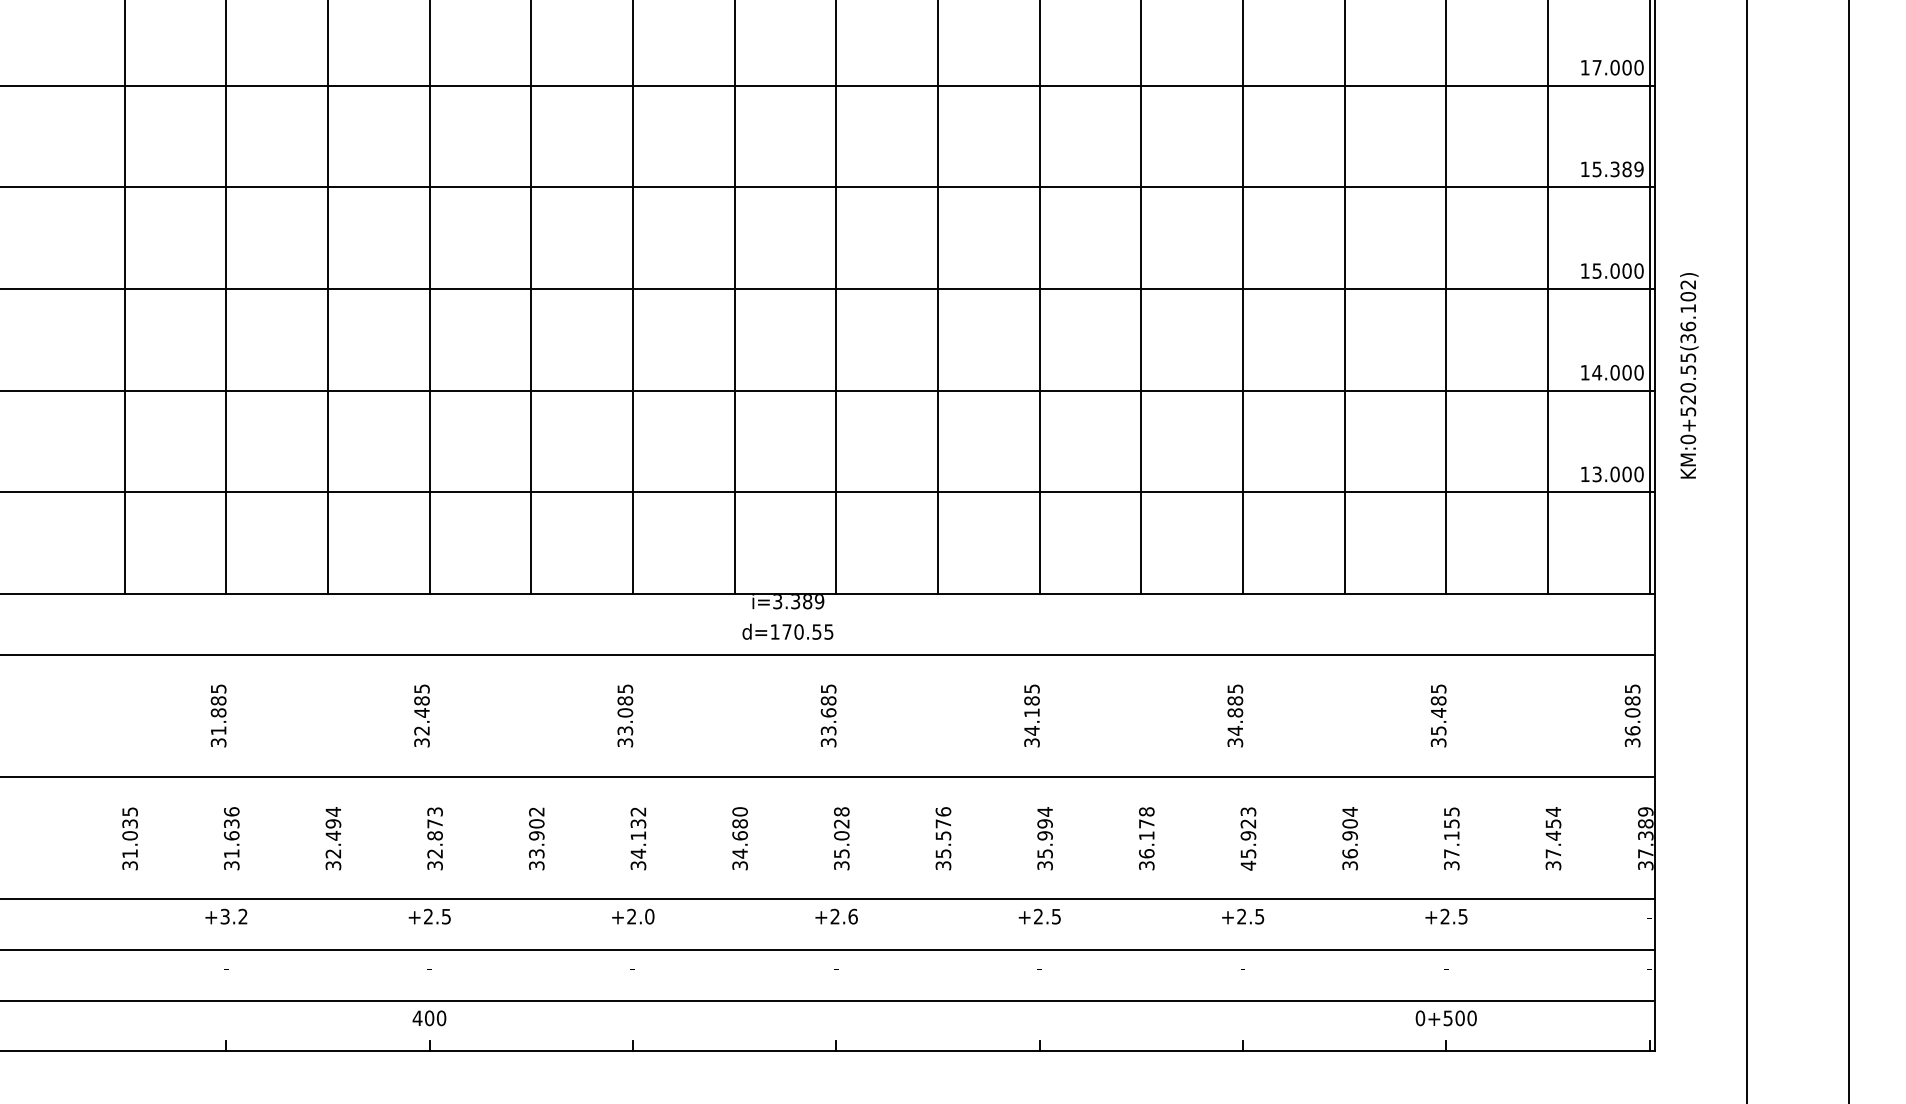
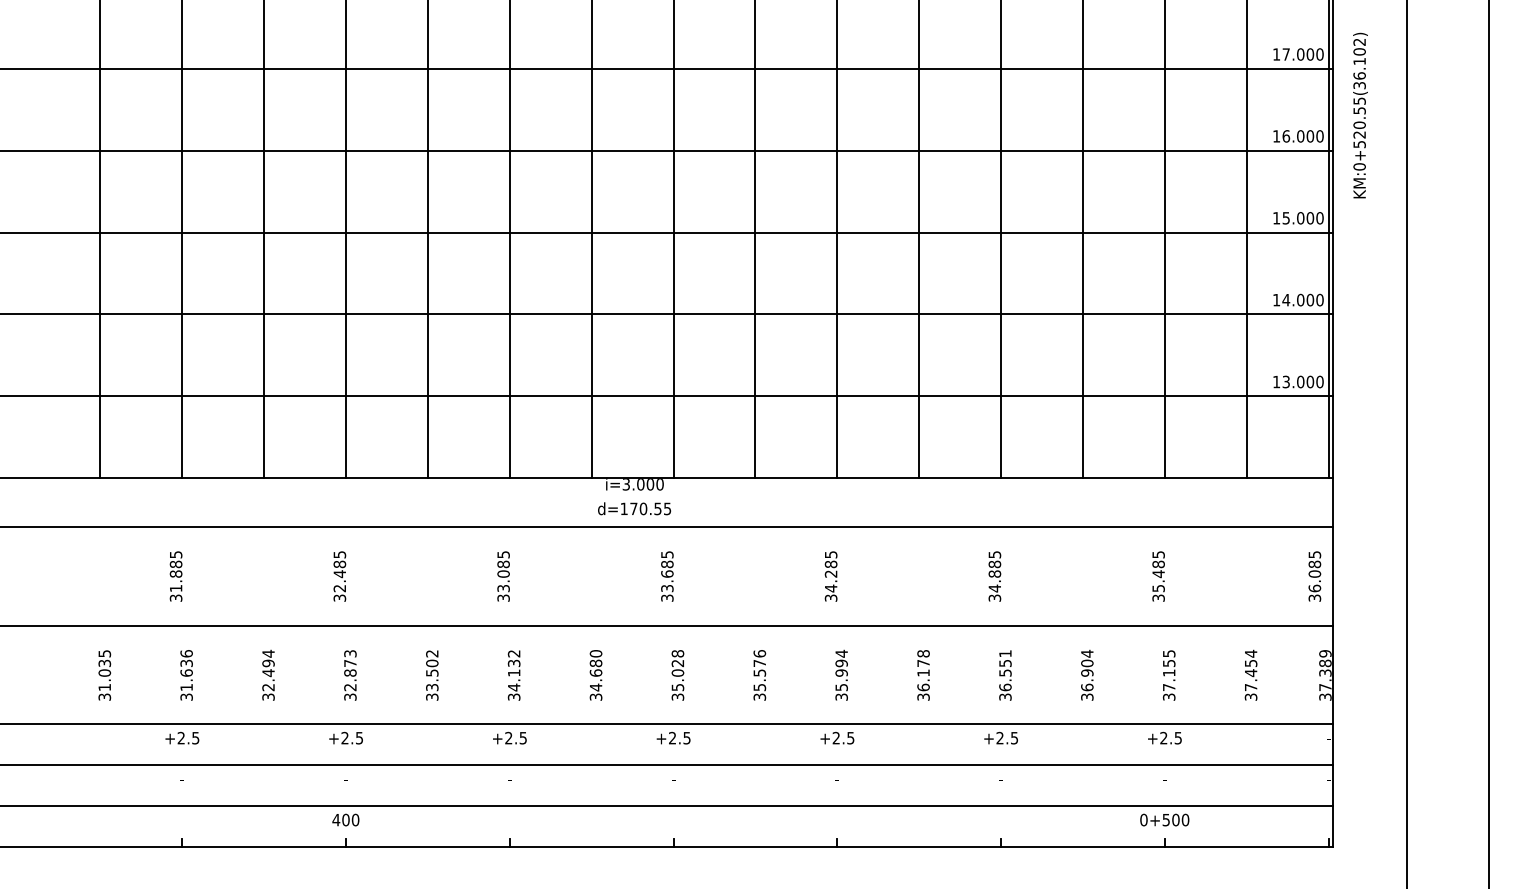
text: (1617, 169) -> (1302, 136), 15.389 -> 16.000
text: (1689, 375) -> (1360, 115), moved
text: (807, 601) -> (650, 484), i=3.389 -> i=3.000
text: (1031, 712) -> (830, 573), 34.185 -> 34.285
text: (537, 835) -> (432, 672), 33.902 -> 33.502
text: (1248, 838) -> (1005, 675), 45.923 -> 36.551
text: (234, 915) -> (188, 737), +3.2 -> +2.5
text: (650, 915) -> (523, 737), +2.0 -> +2.5
text: (852, 915) -> (686, 737), +2.6 -> +2.5

